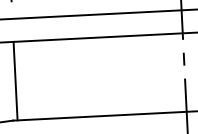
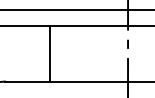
line: (15, 80) -> (50, 53), moved

